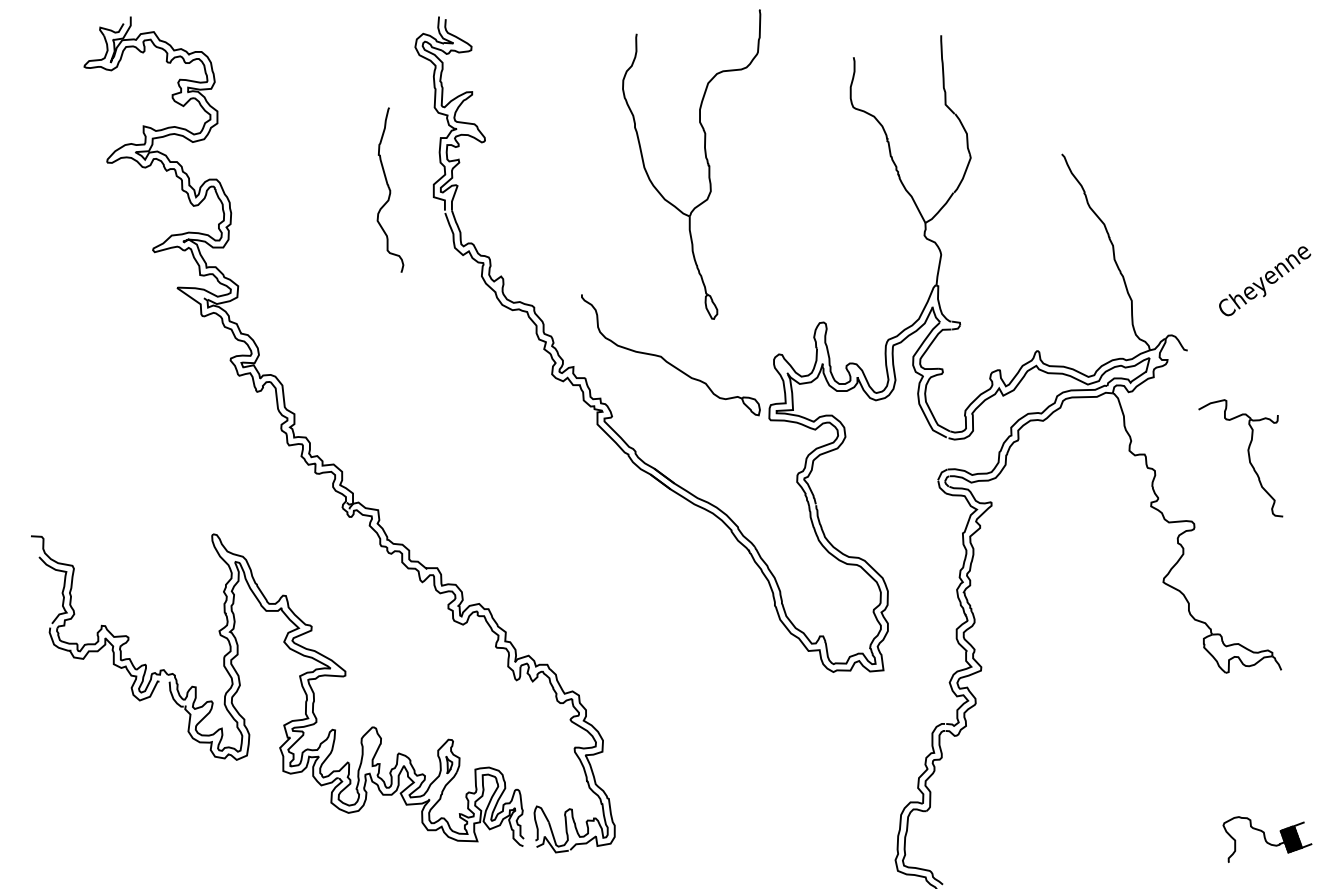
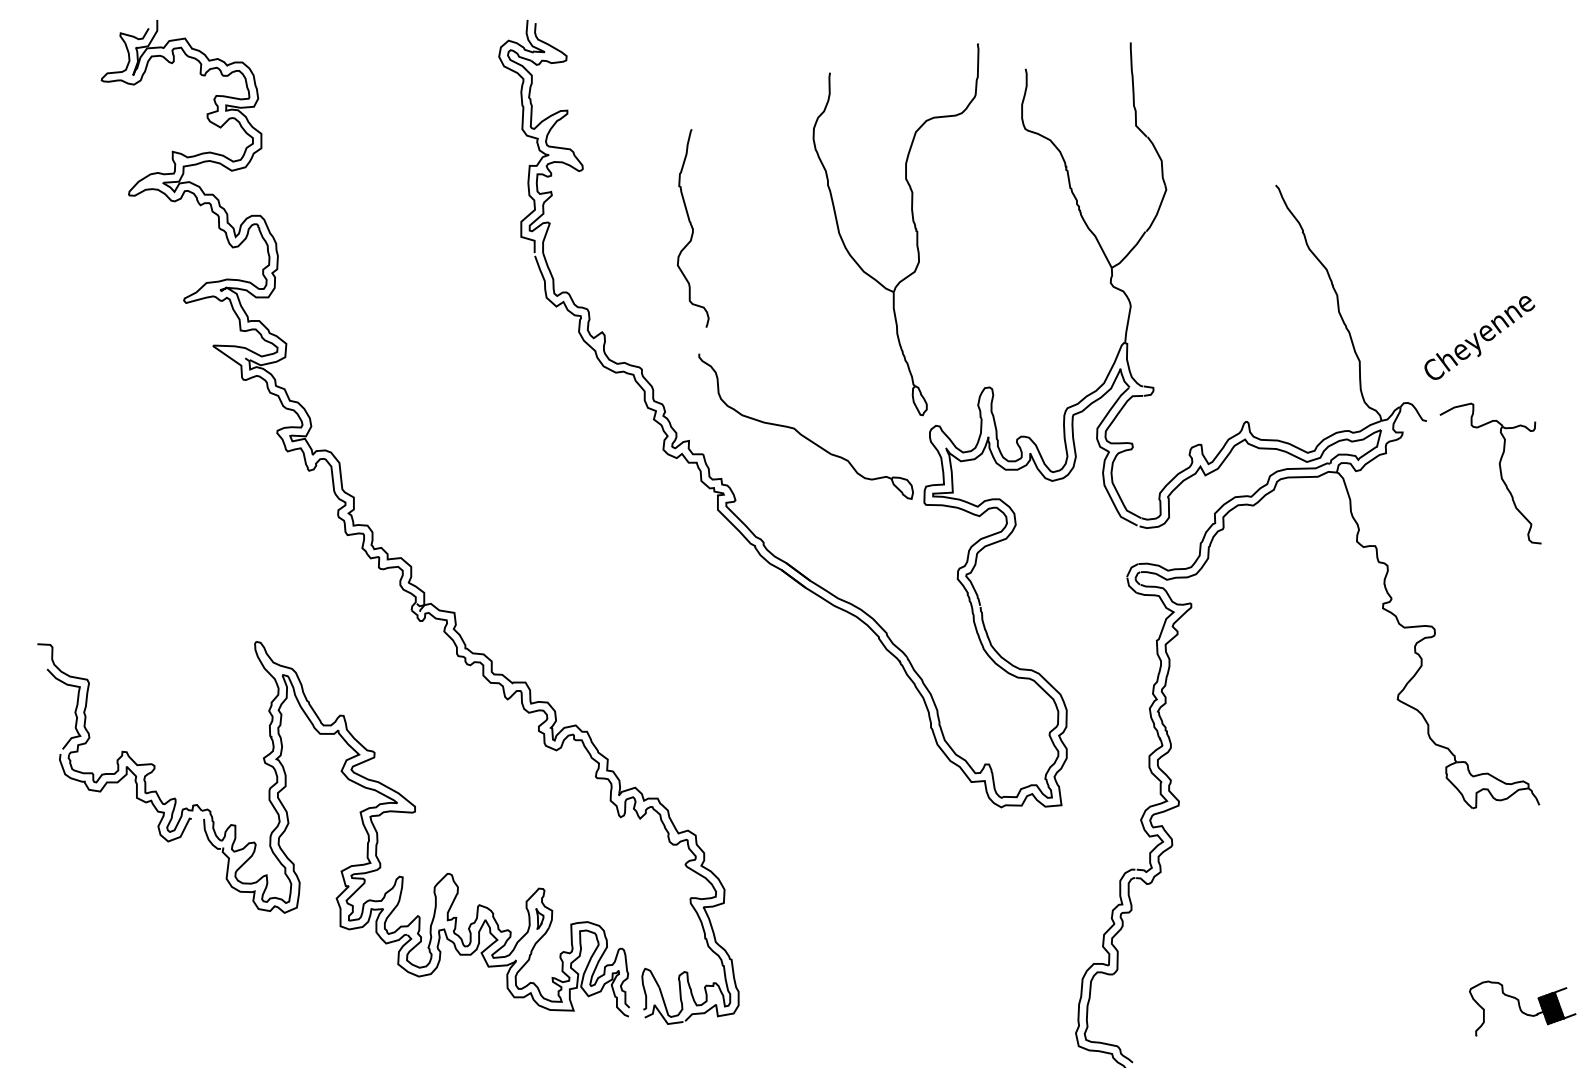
part: (706, 160) -> (913, 224), moved
curve: (390, 190) -> (693, 228), moved
text: (1264, 280) -> (1479, 337), moved
part: (1248, 456) -> (1499, 471), moved

